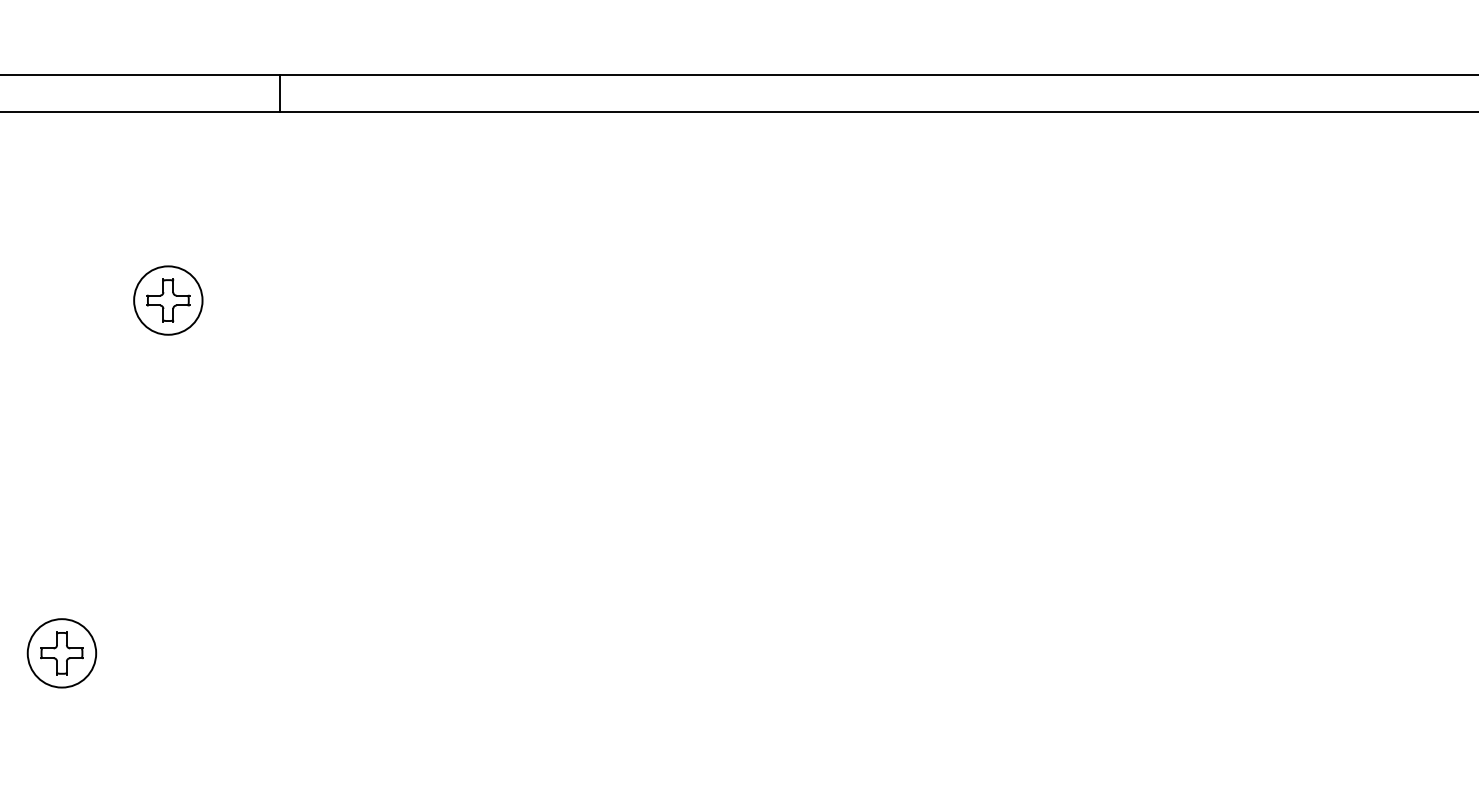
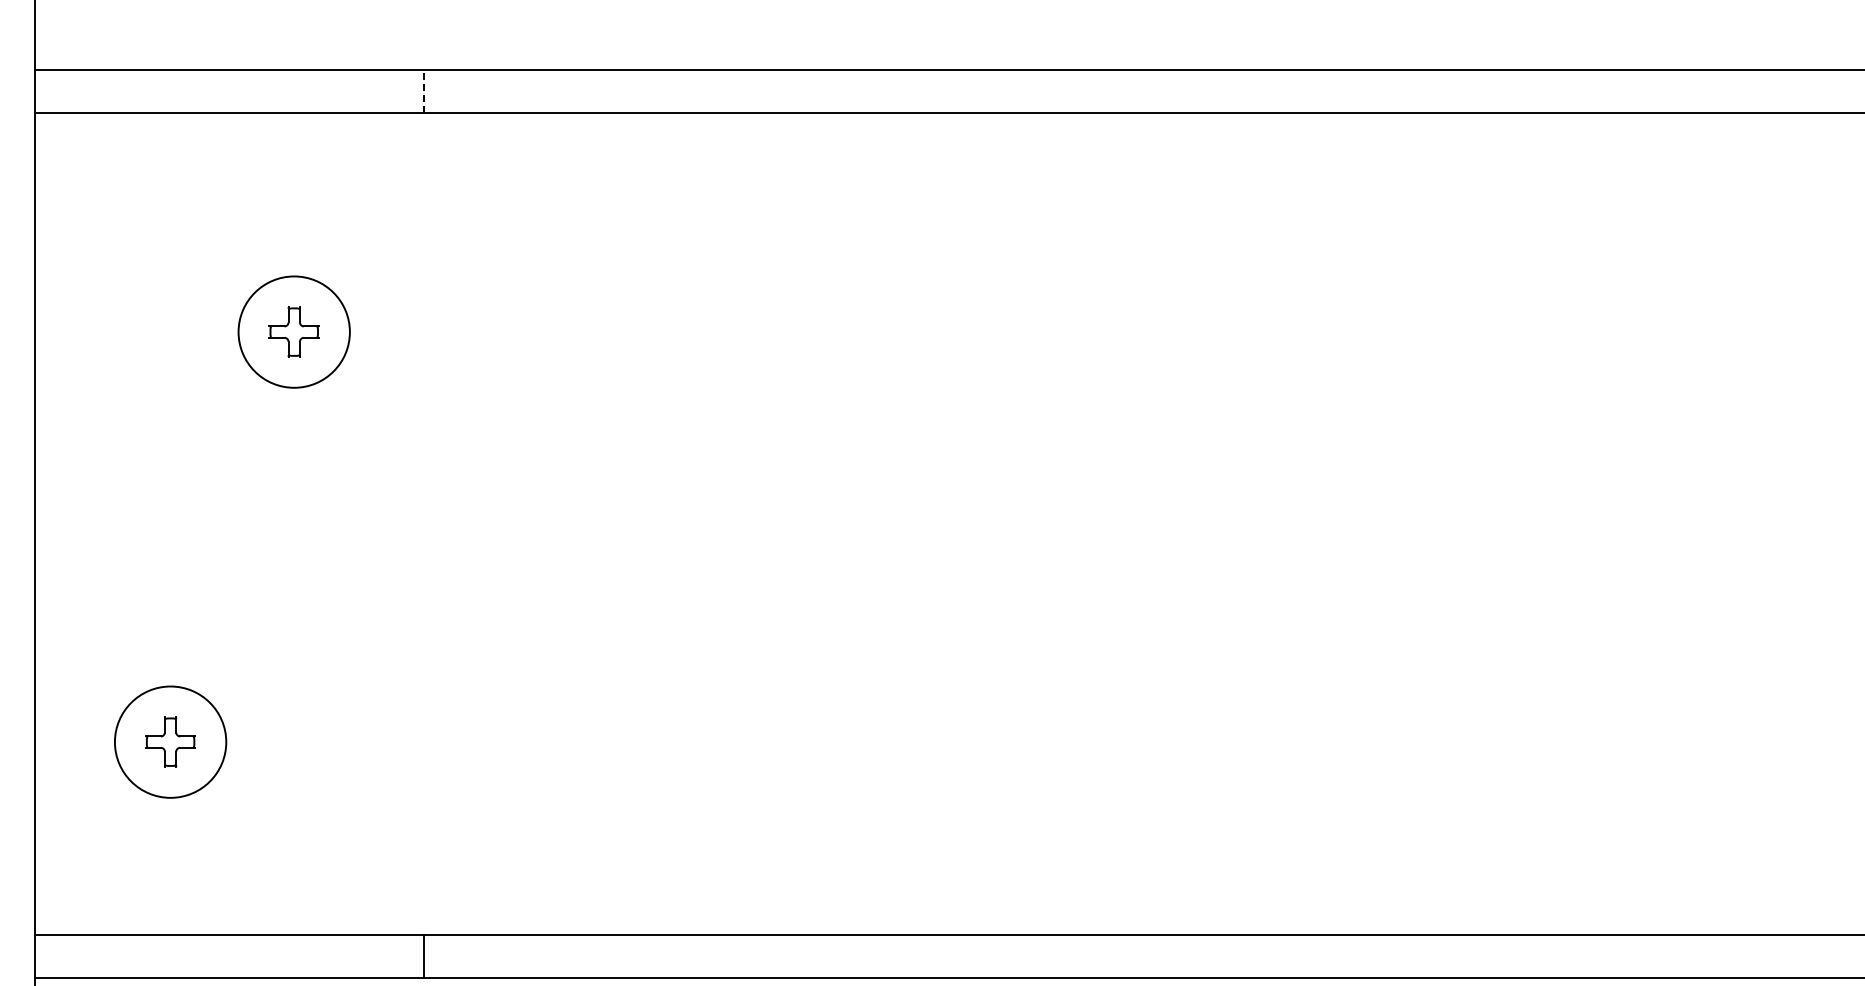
line: (280, 93) -> (424, 91), solid -> dashed
circle: (168, 300) -> (294, 331), size x1.4
circle: (61, 652) -> (170, 741), size x1.4

